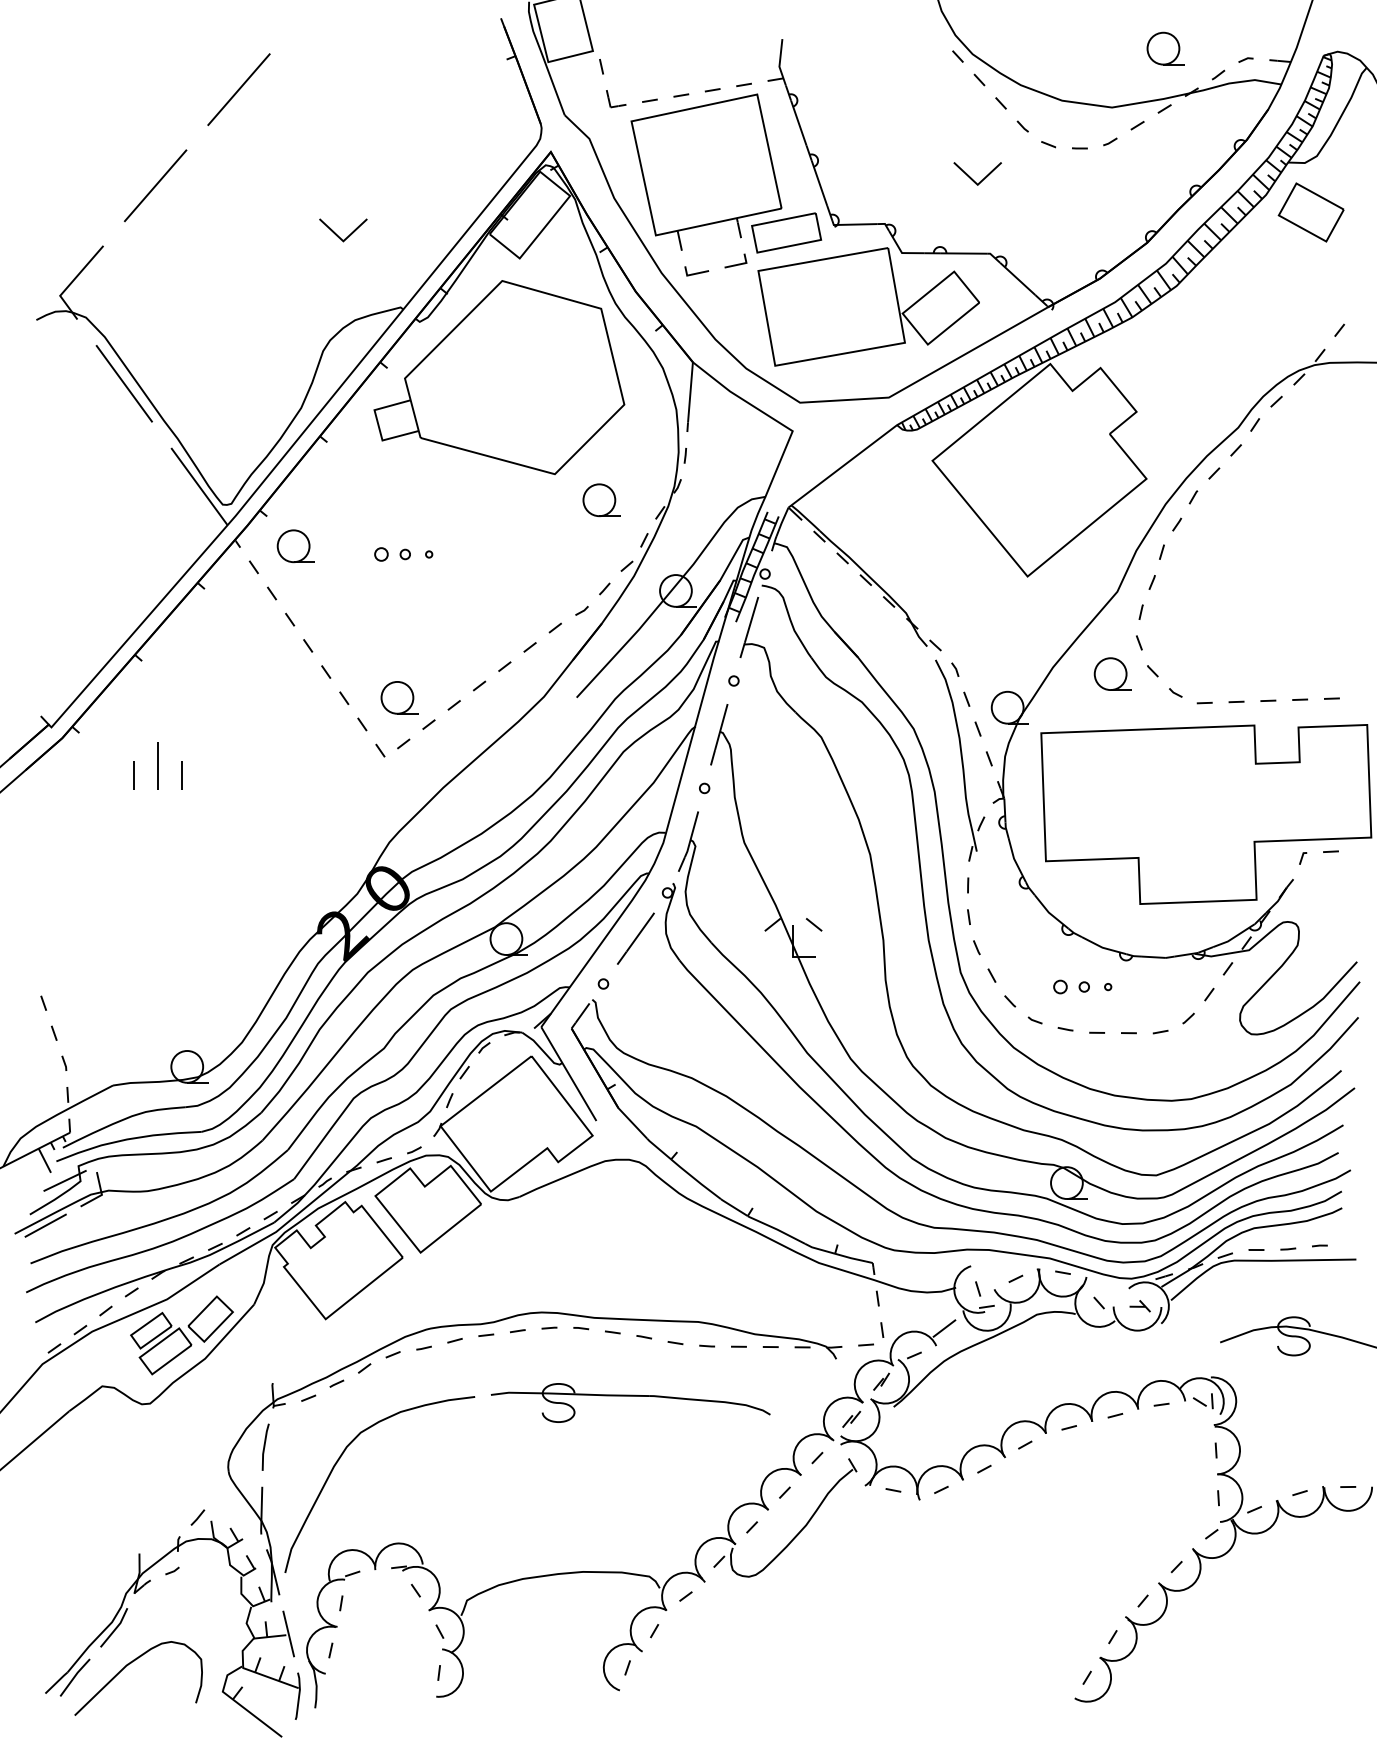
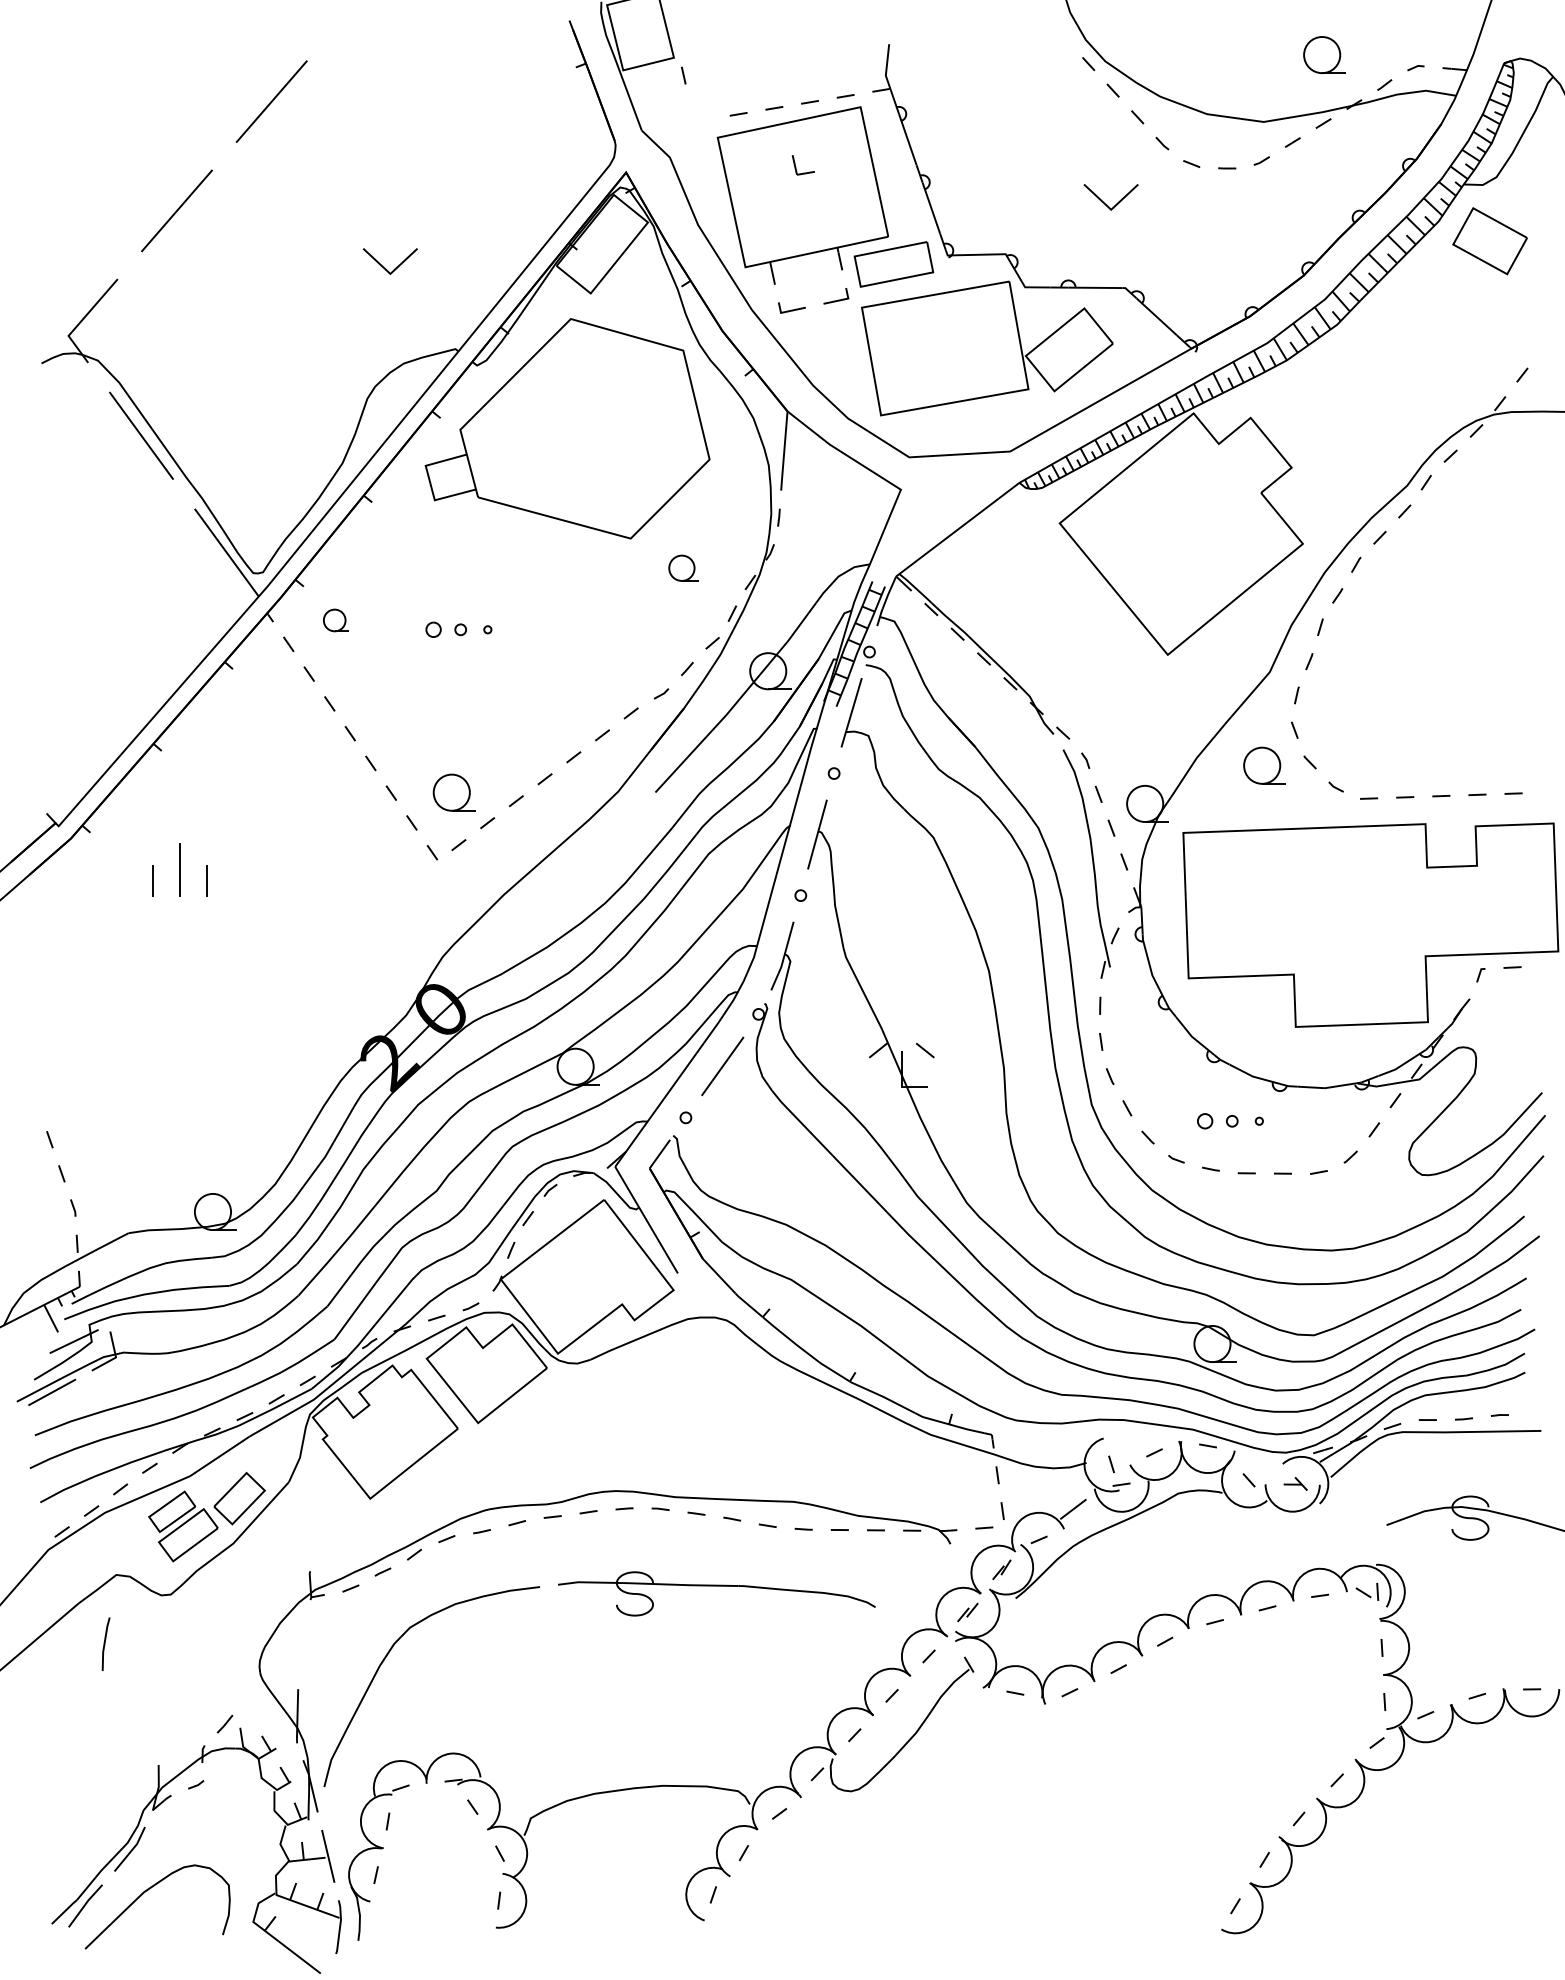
part: (610, 100) -> (796, 166), moved
part: (601, 500) -> (683, 568), size x0.7
part: (295, 546) -> (335, 620), size x0.6
line: (265, 1446) -> (105, 1643), moved

